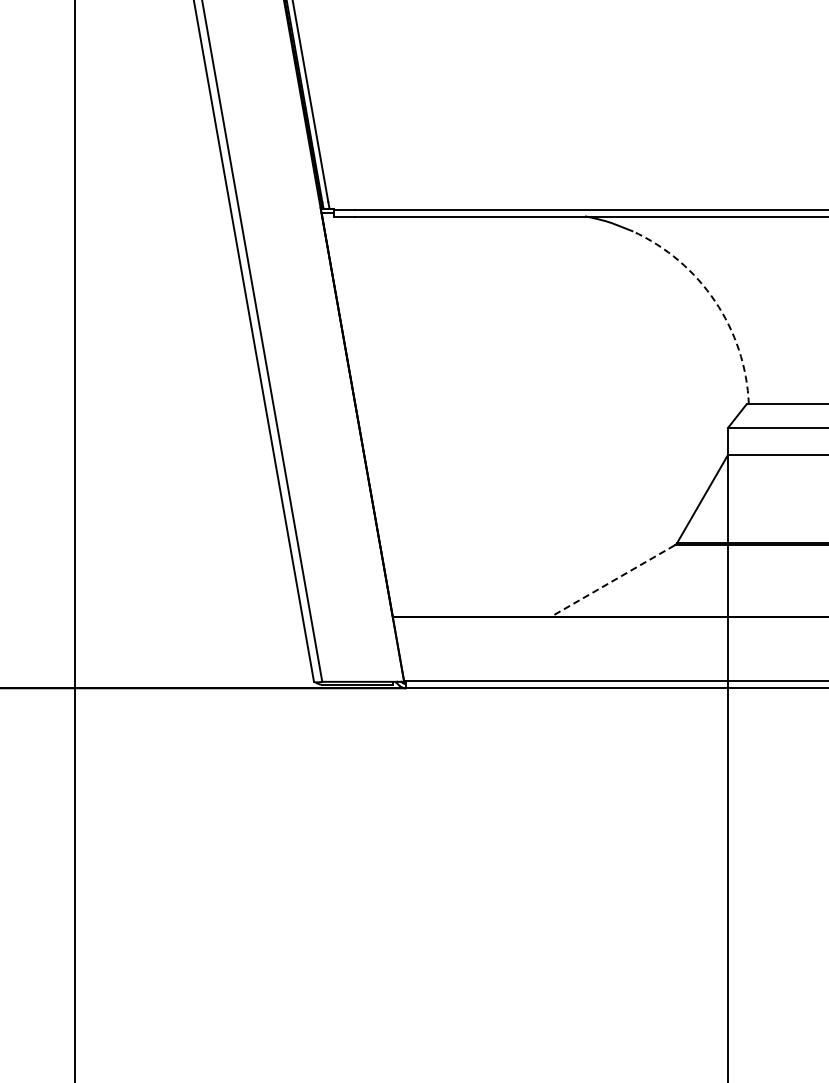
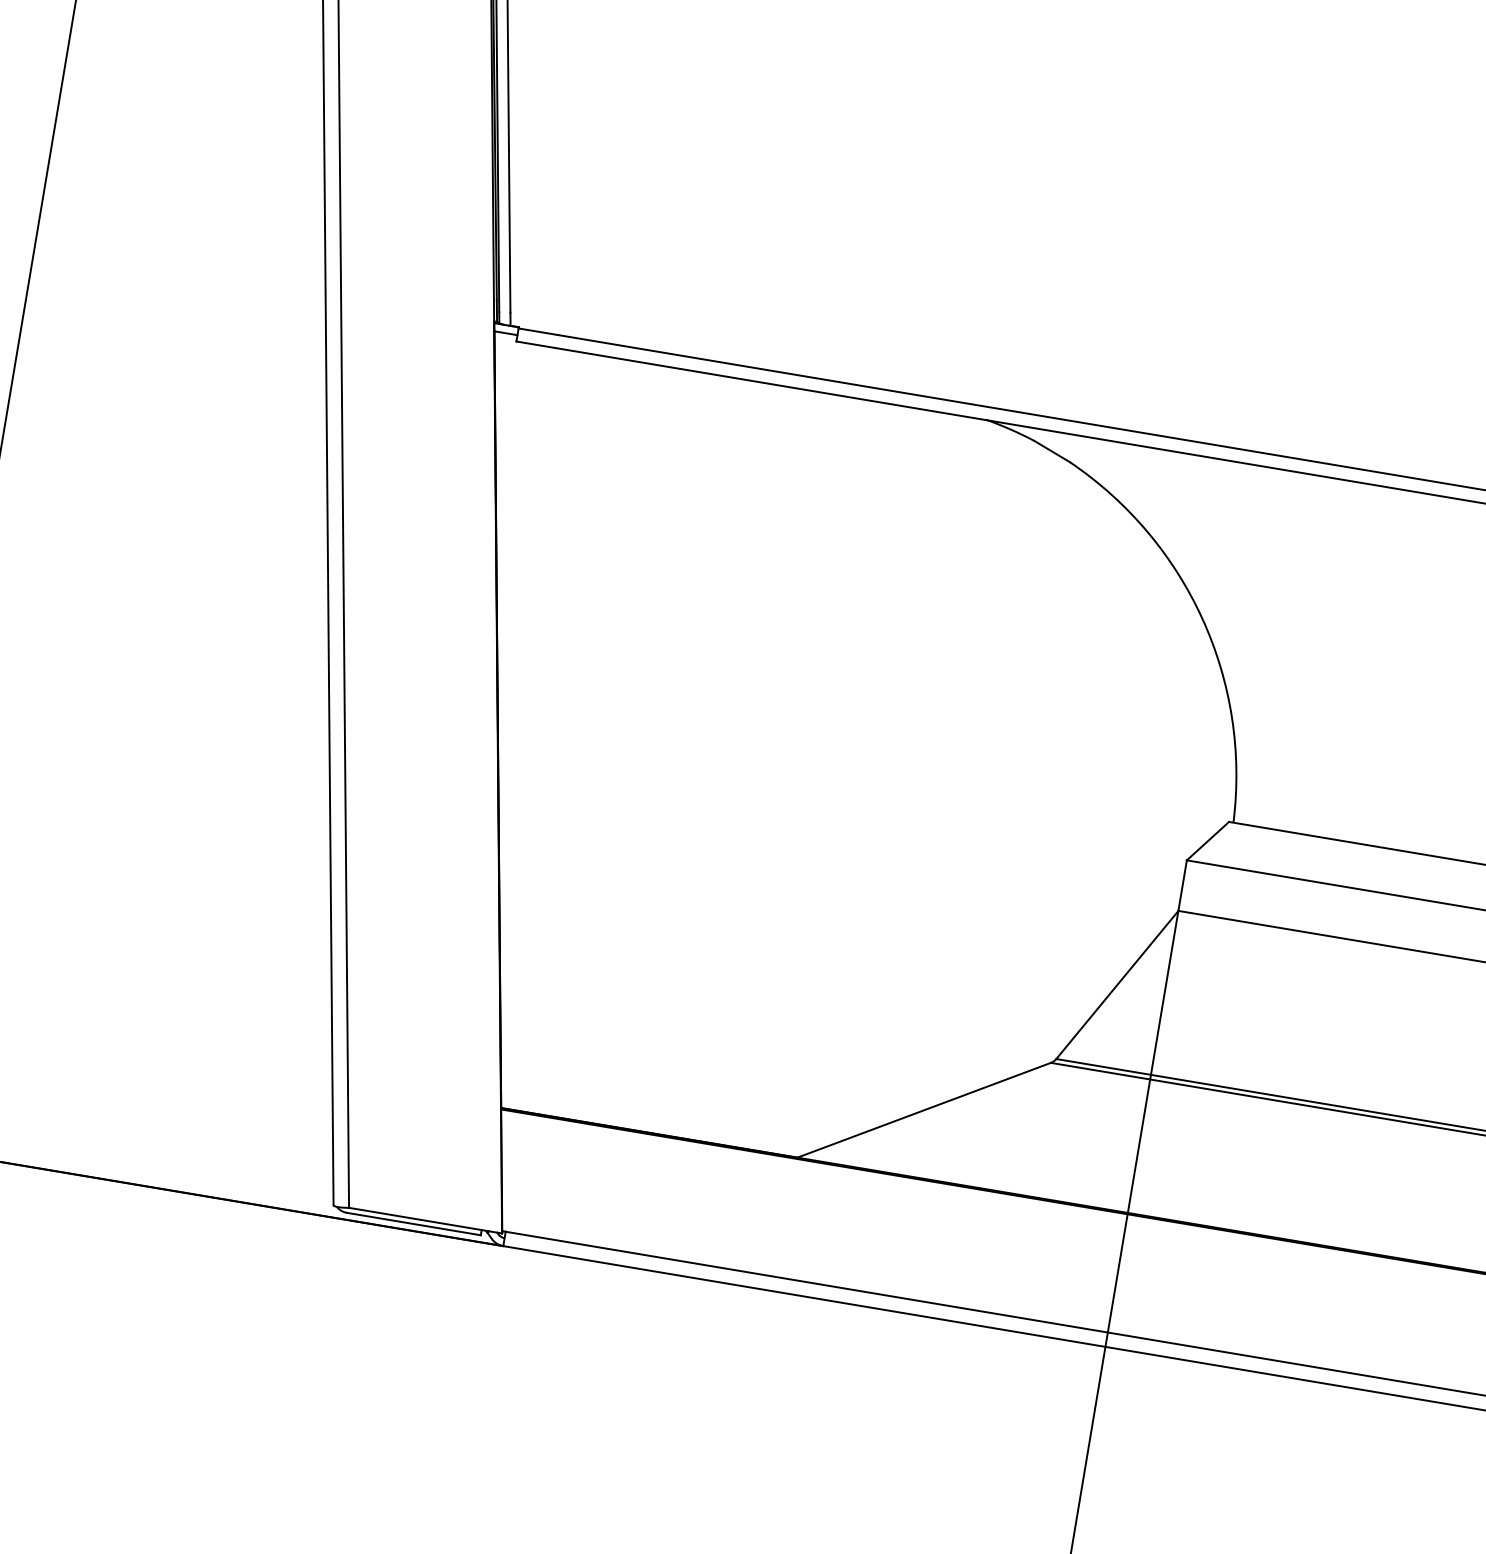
arc: (715, 301) -> (1203, 619), dashed -> solid
line: (612, 581) -> (923, 1111), dashed -> solid

